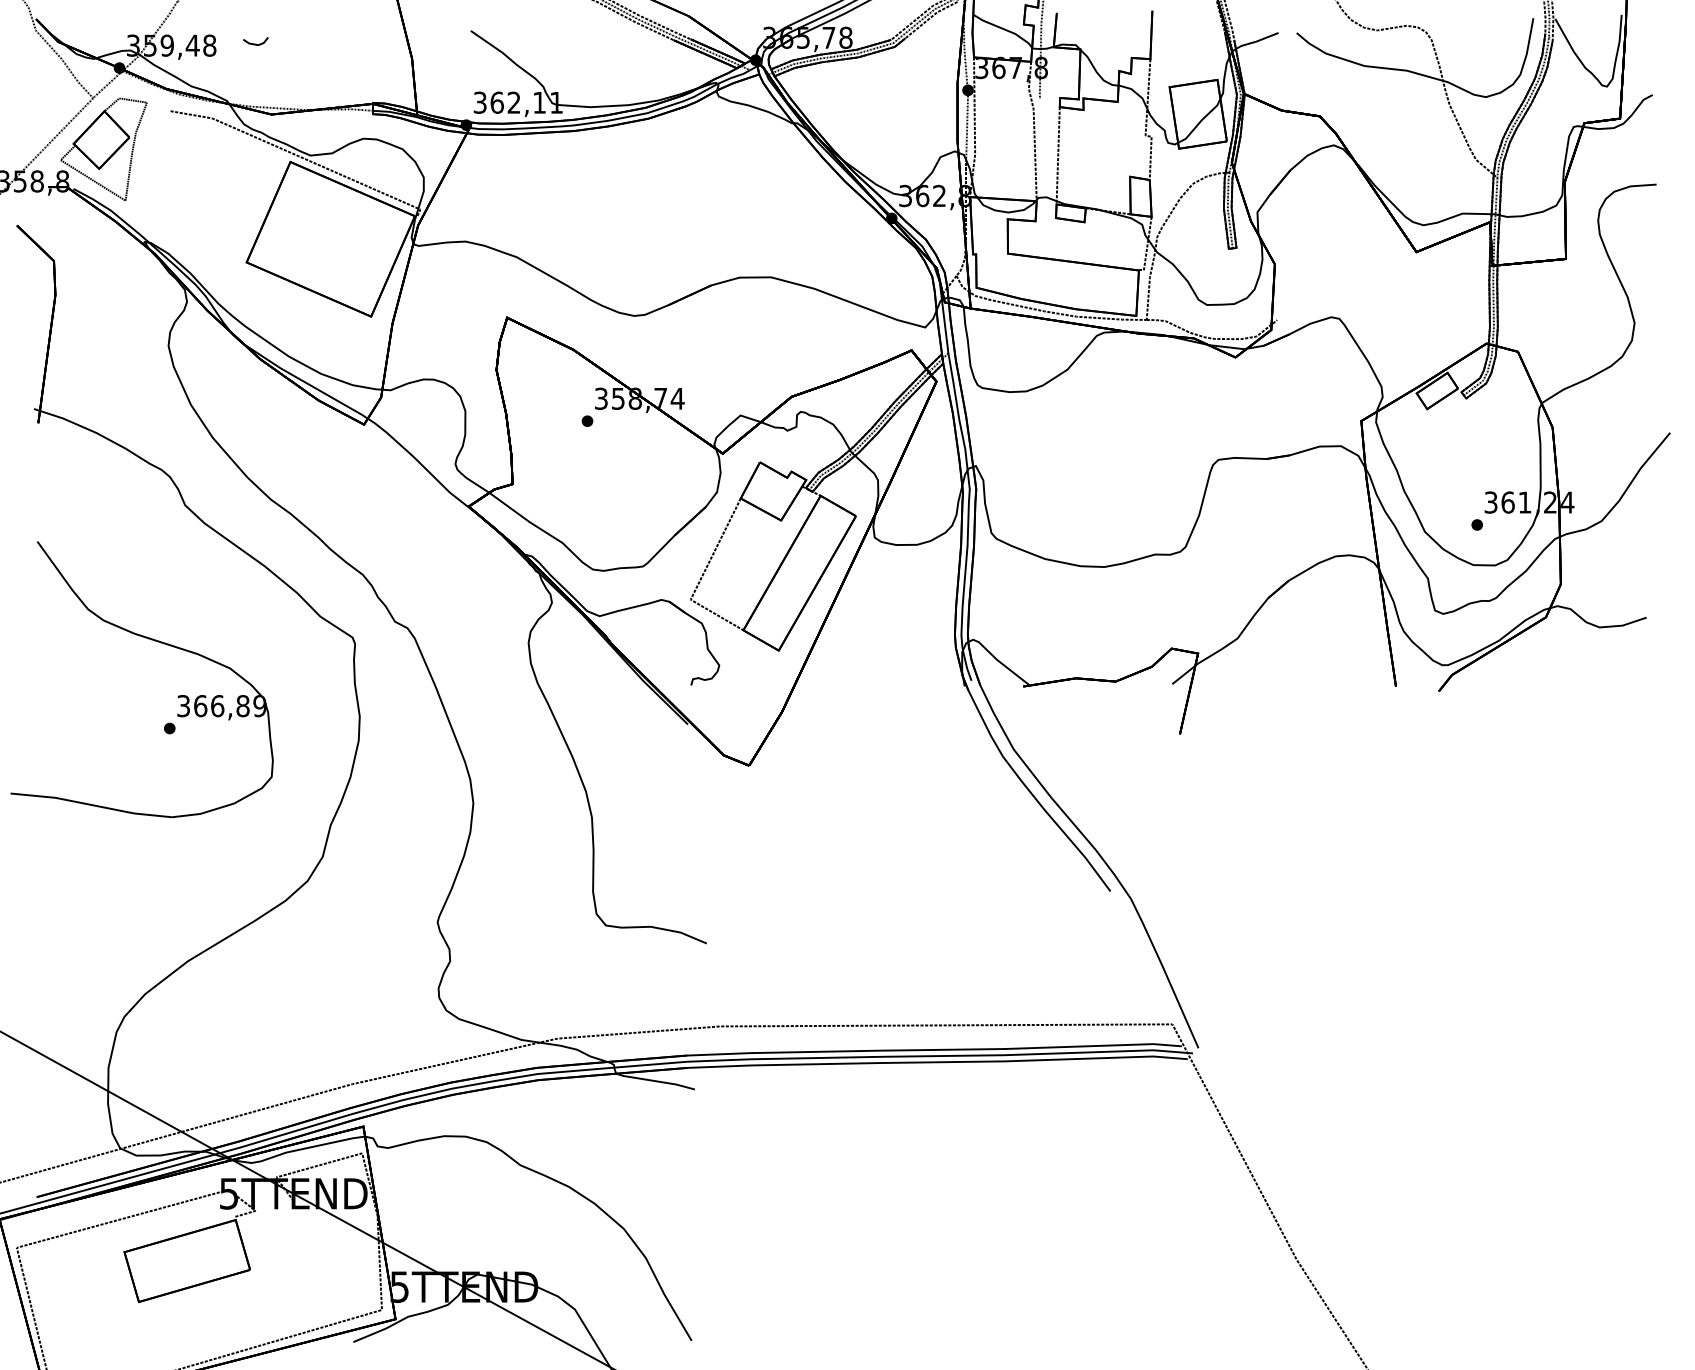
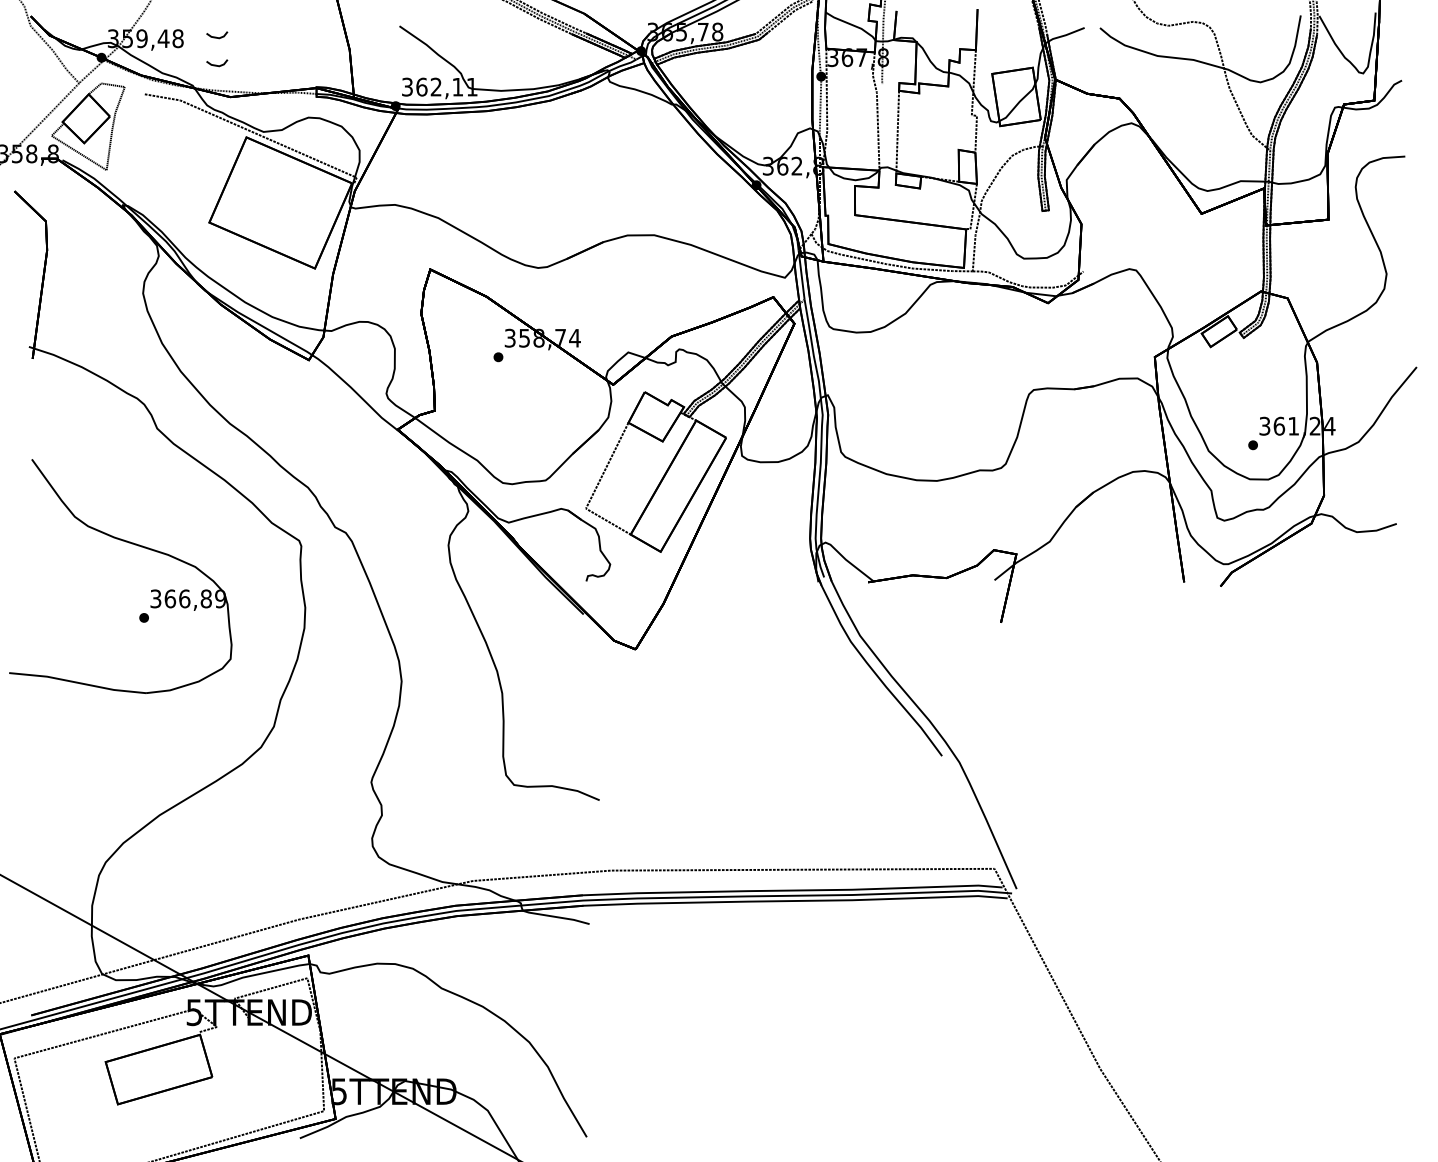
line: (255, 76) -> (216, 64), added

